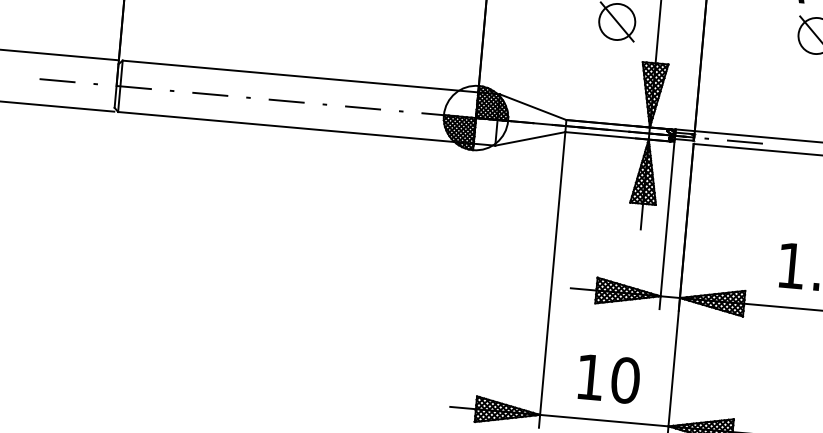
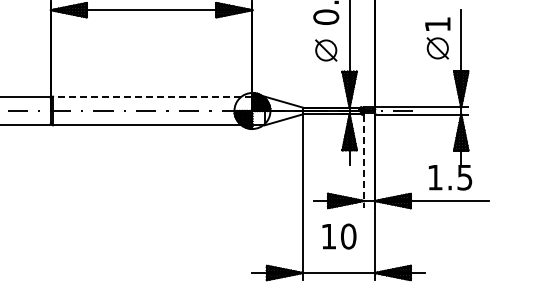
line: (300, 76) -> (152, 96), solid -> dashed
line: (667, 225) -> (364, 161), solid -> dashed
text: (609, 378) -> (339, 236), moved

